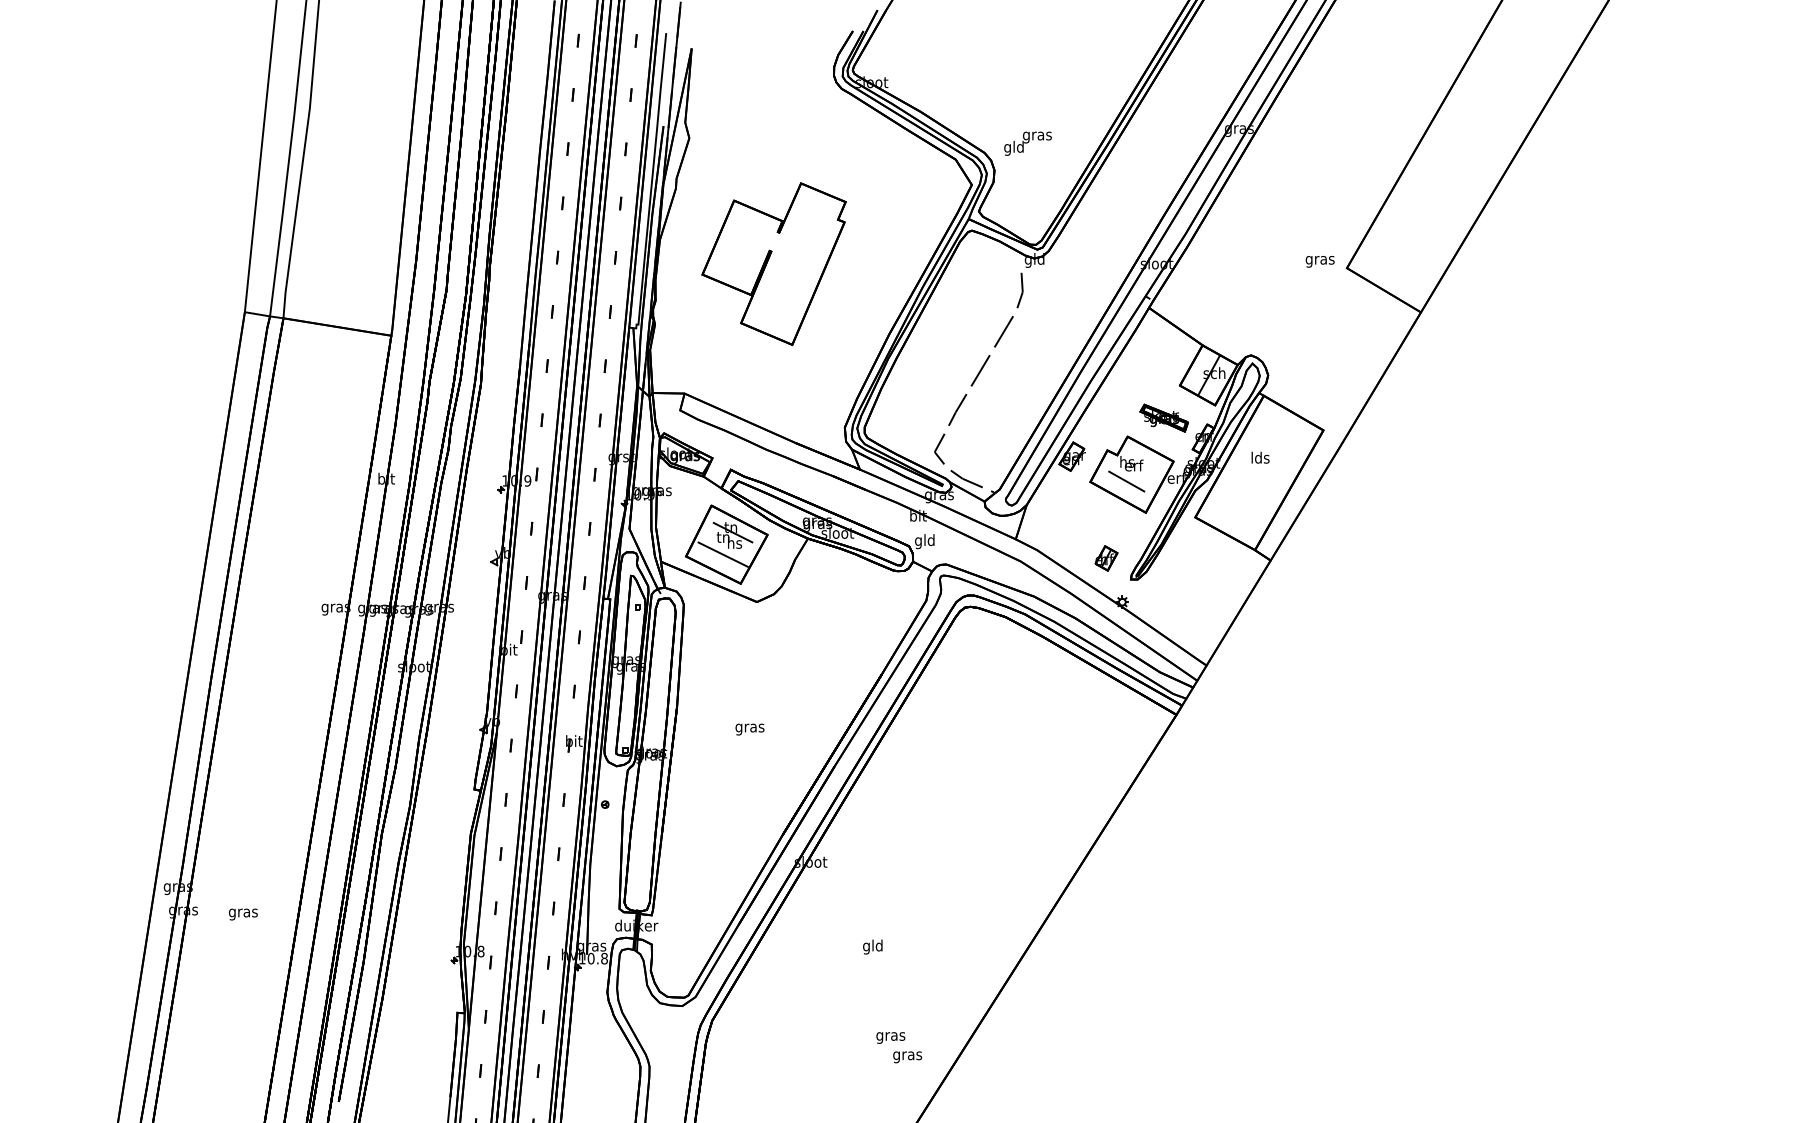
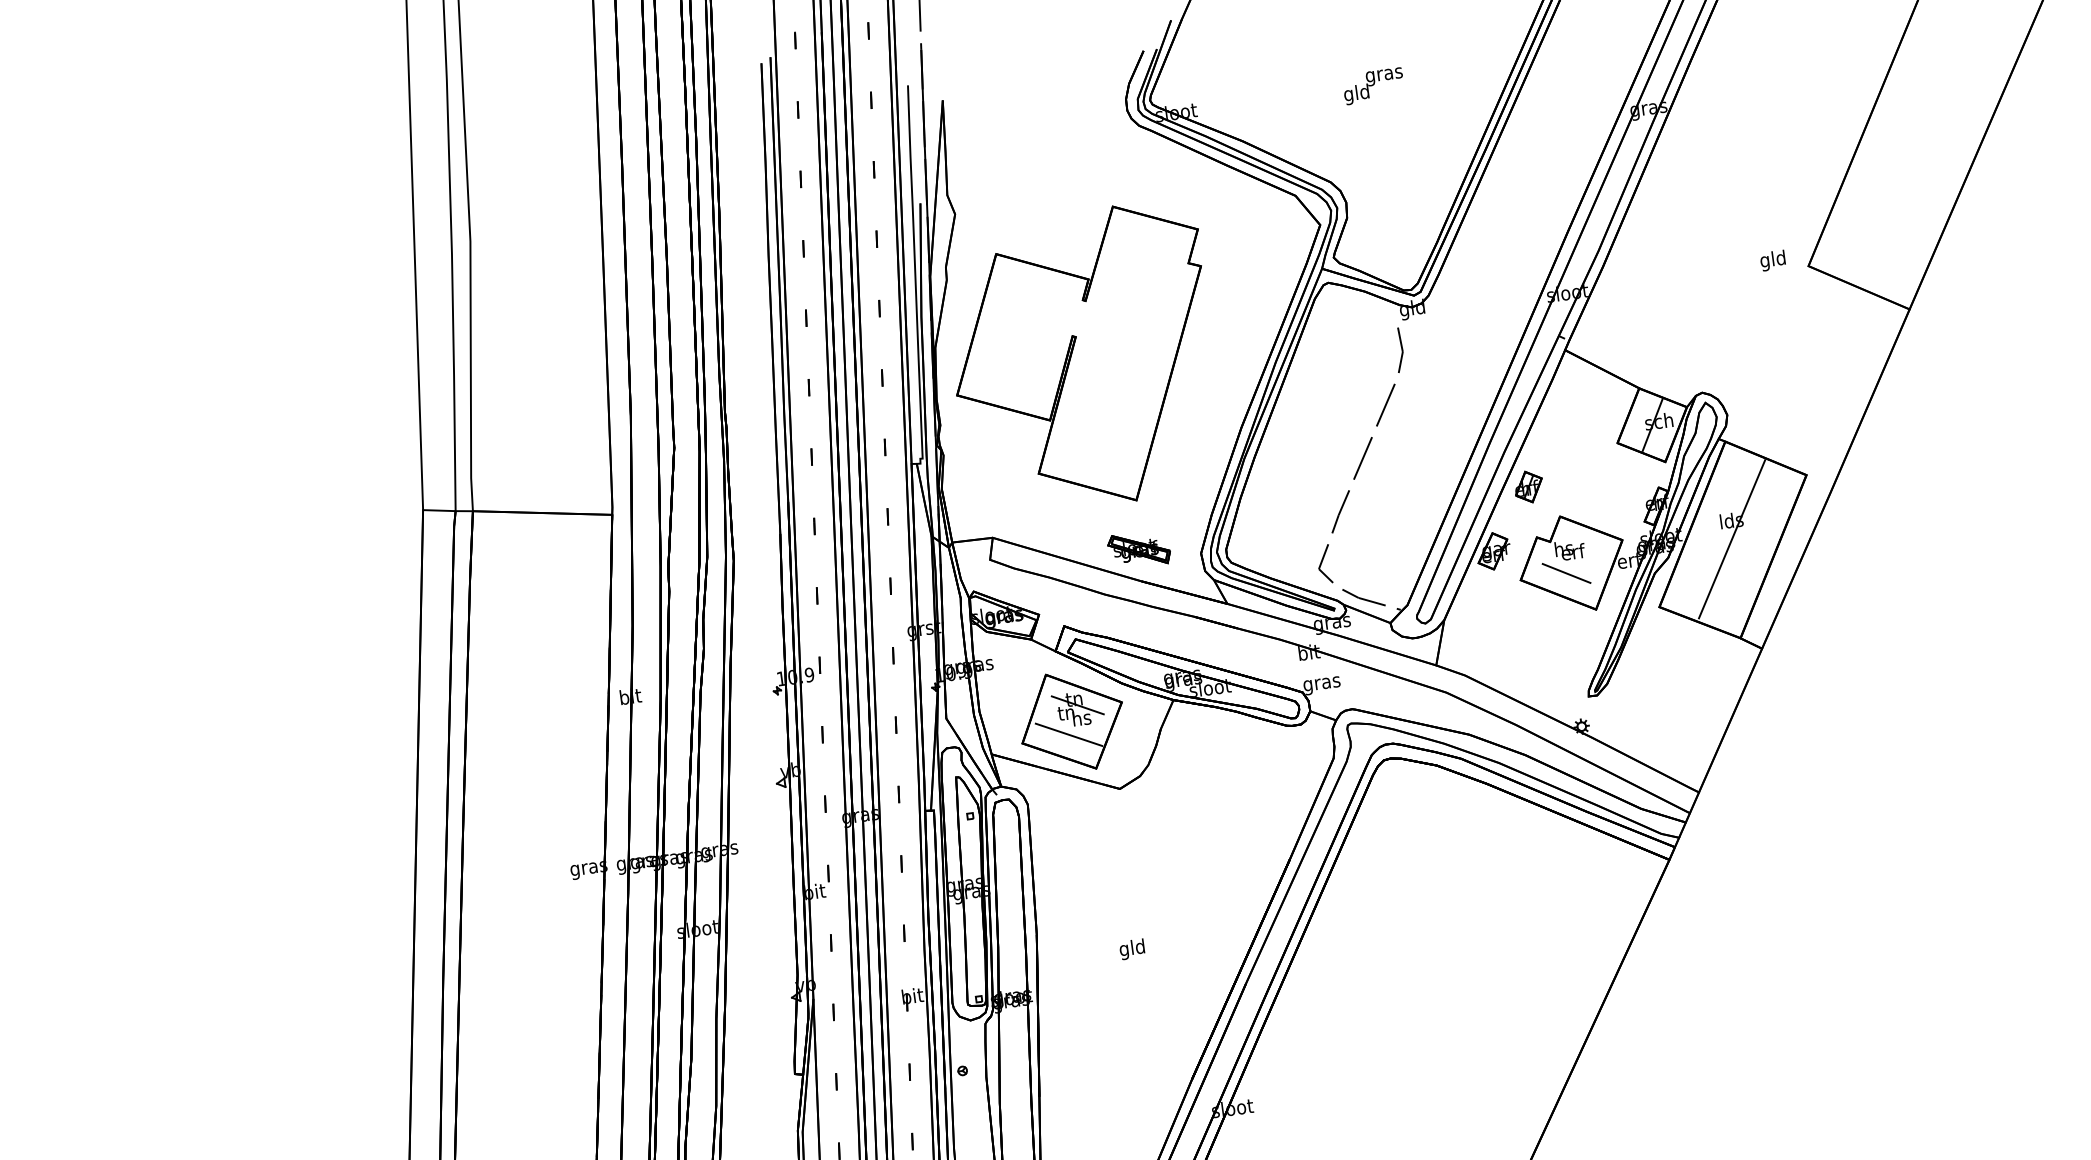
text: (1027, 143) -> (1373, 86), moved
text: (1319, 259) -> (1772, 259), gras -> gld
part: (773, 263) -> (1082, 358), size x1.43
part: (1163, 417) -> (1138, 548), moved
line: (1258, 472) -> (1731, 539), added
text: (924, 541) -> (1321, 683), gld -> gras
part: (1106, 558) -> (1528, 487), moved
text: (749, 727) -> (1131, 948), gras -> gld

